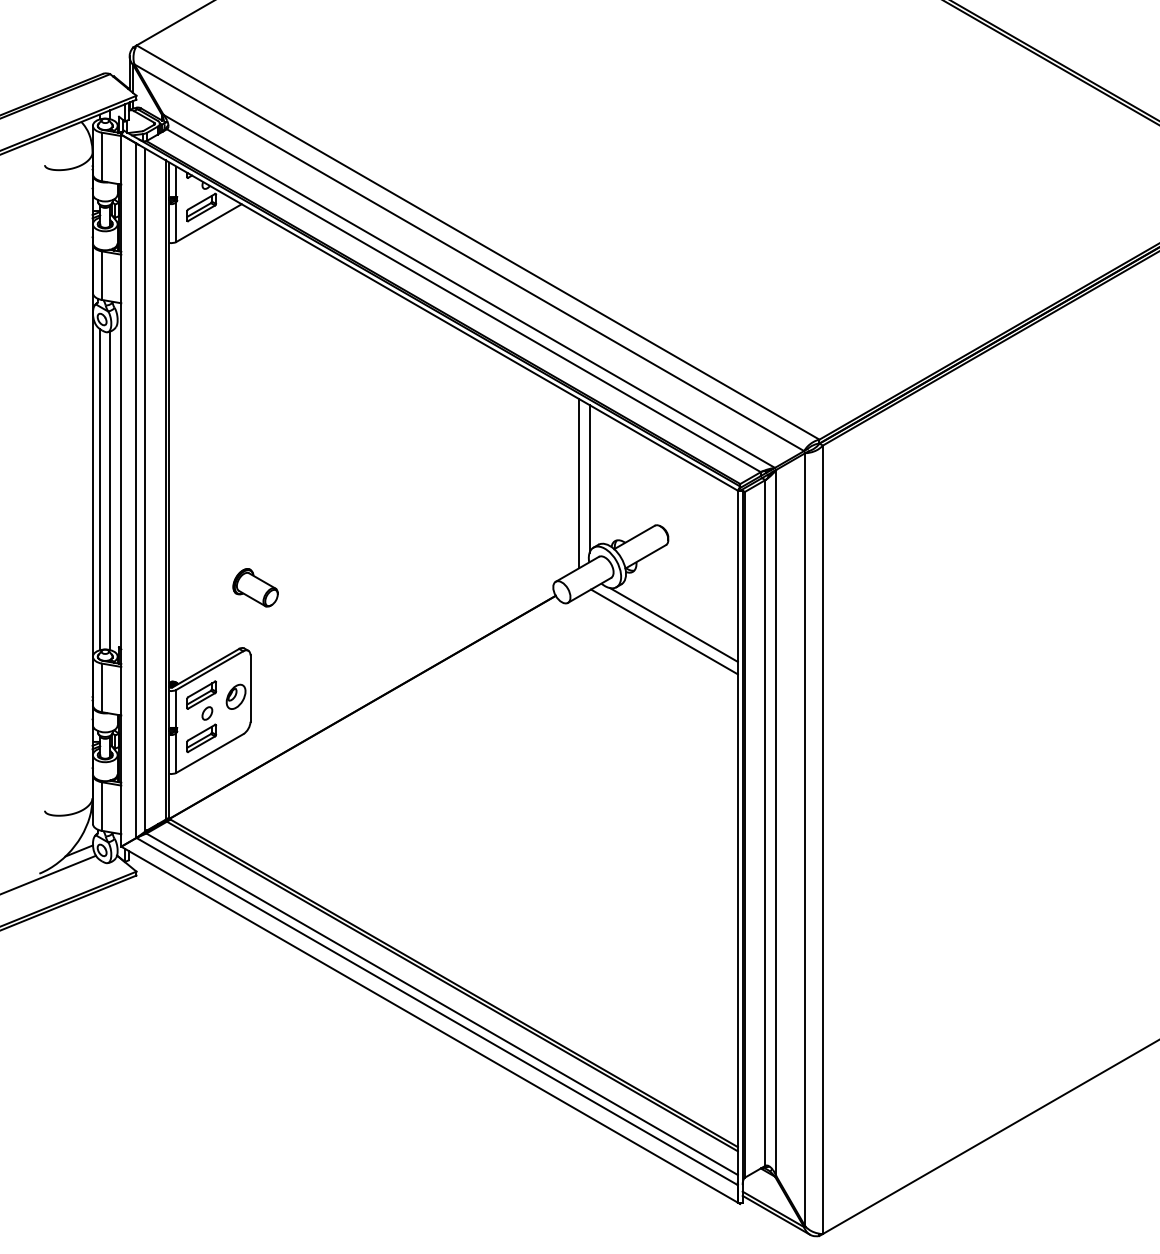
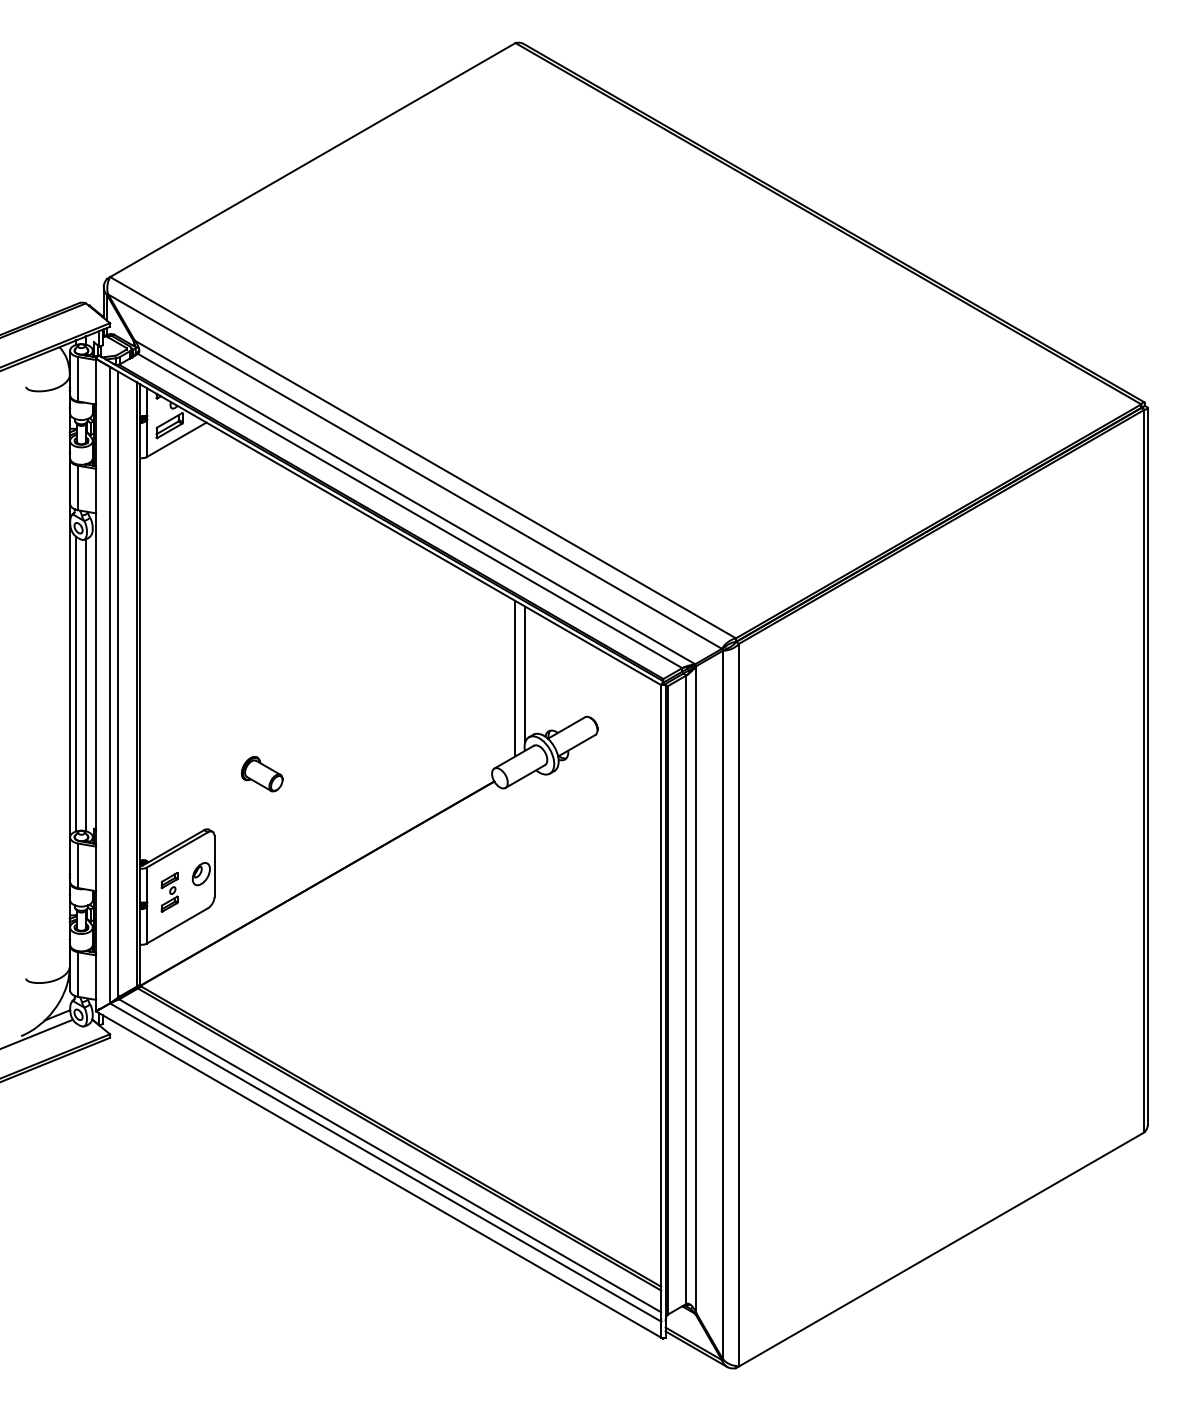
part: (255, 588) -> (262, 774), moved
line: (673, 625) -> (602, 808), removed
line: (663, 631) -> (593, 814), removed
part: (201, 716) -> (169, 892), size x0.6

